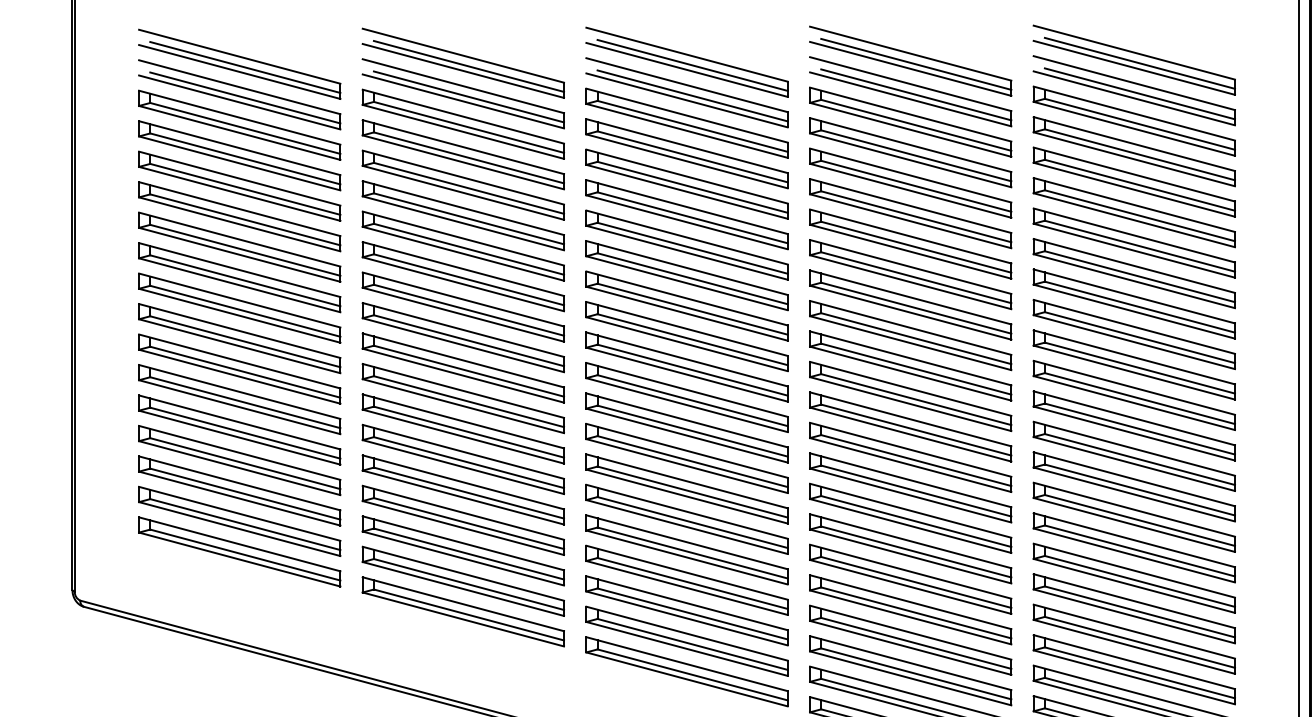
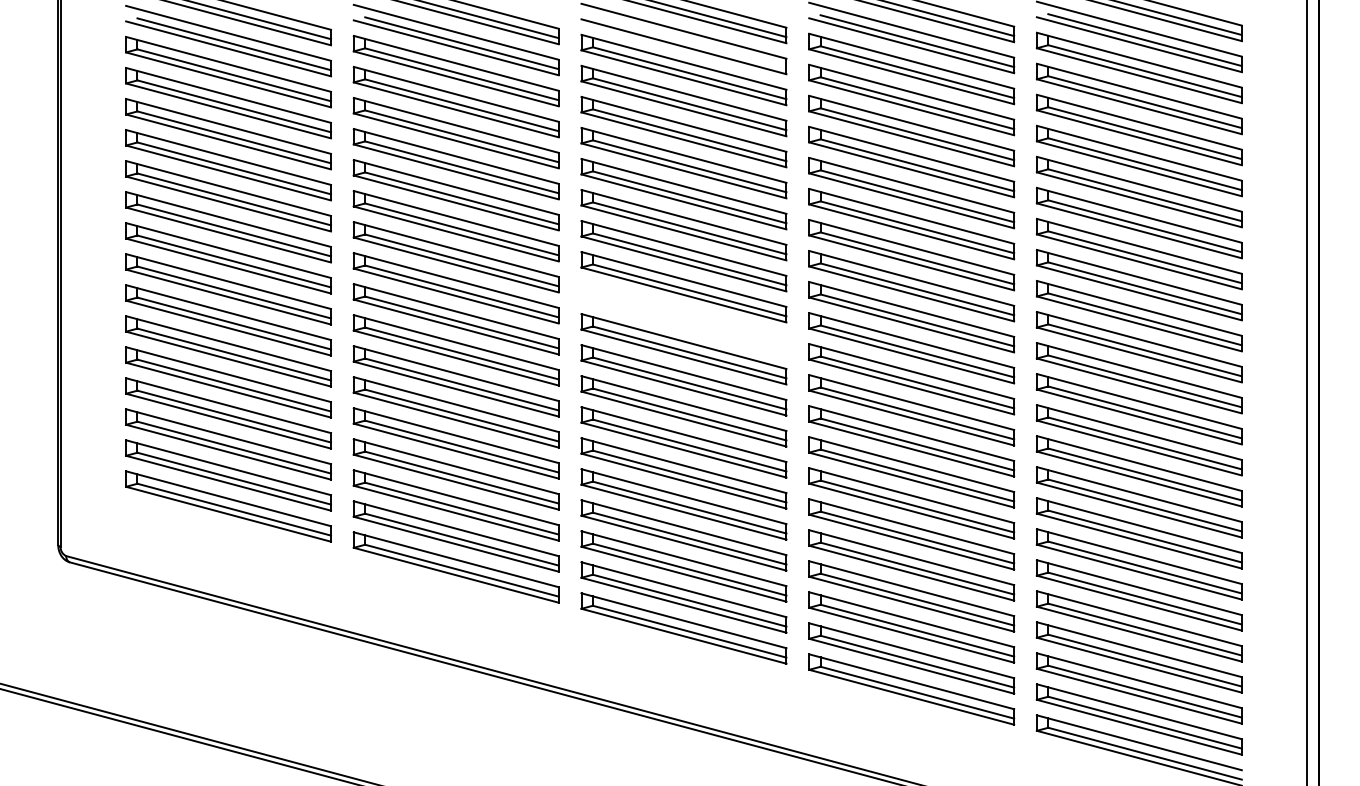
line: (692, 96) -> (689, 42), removed
part: (686, 367) -> (683, 318), removed

